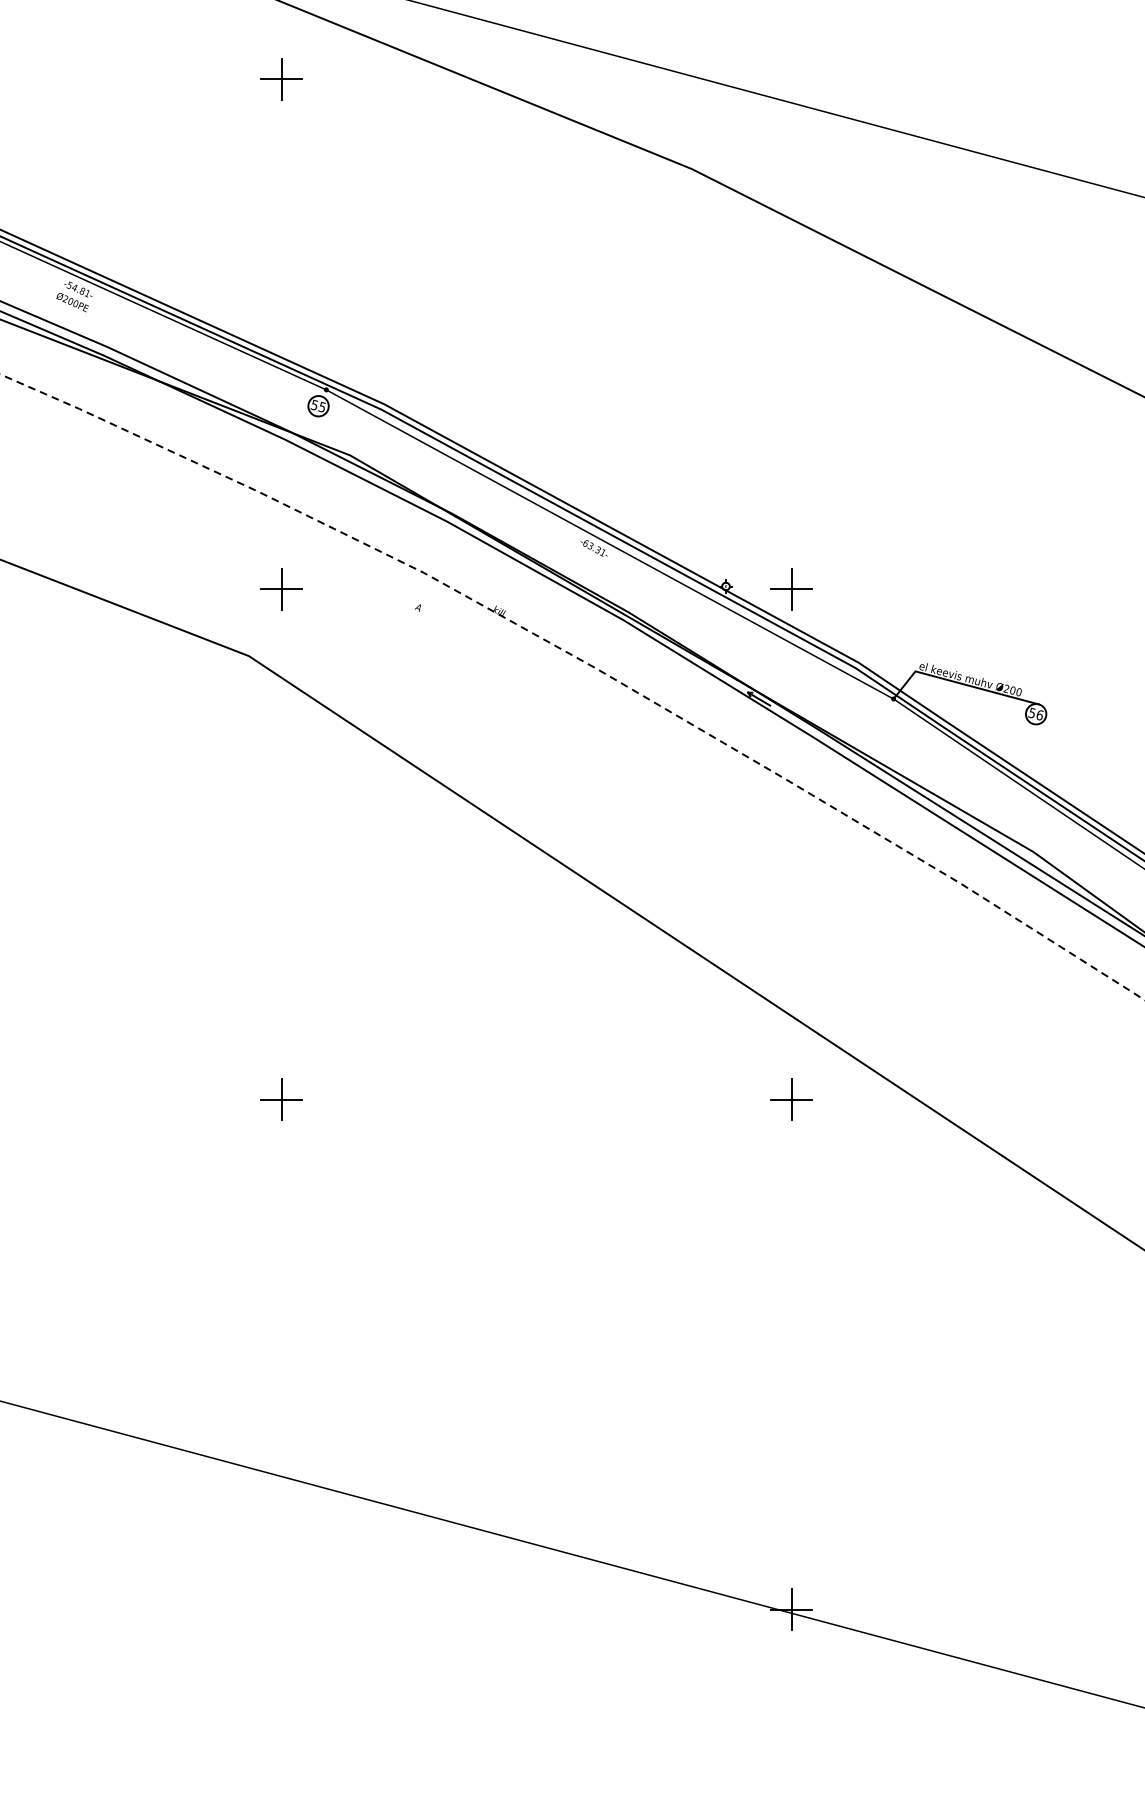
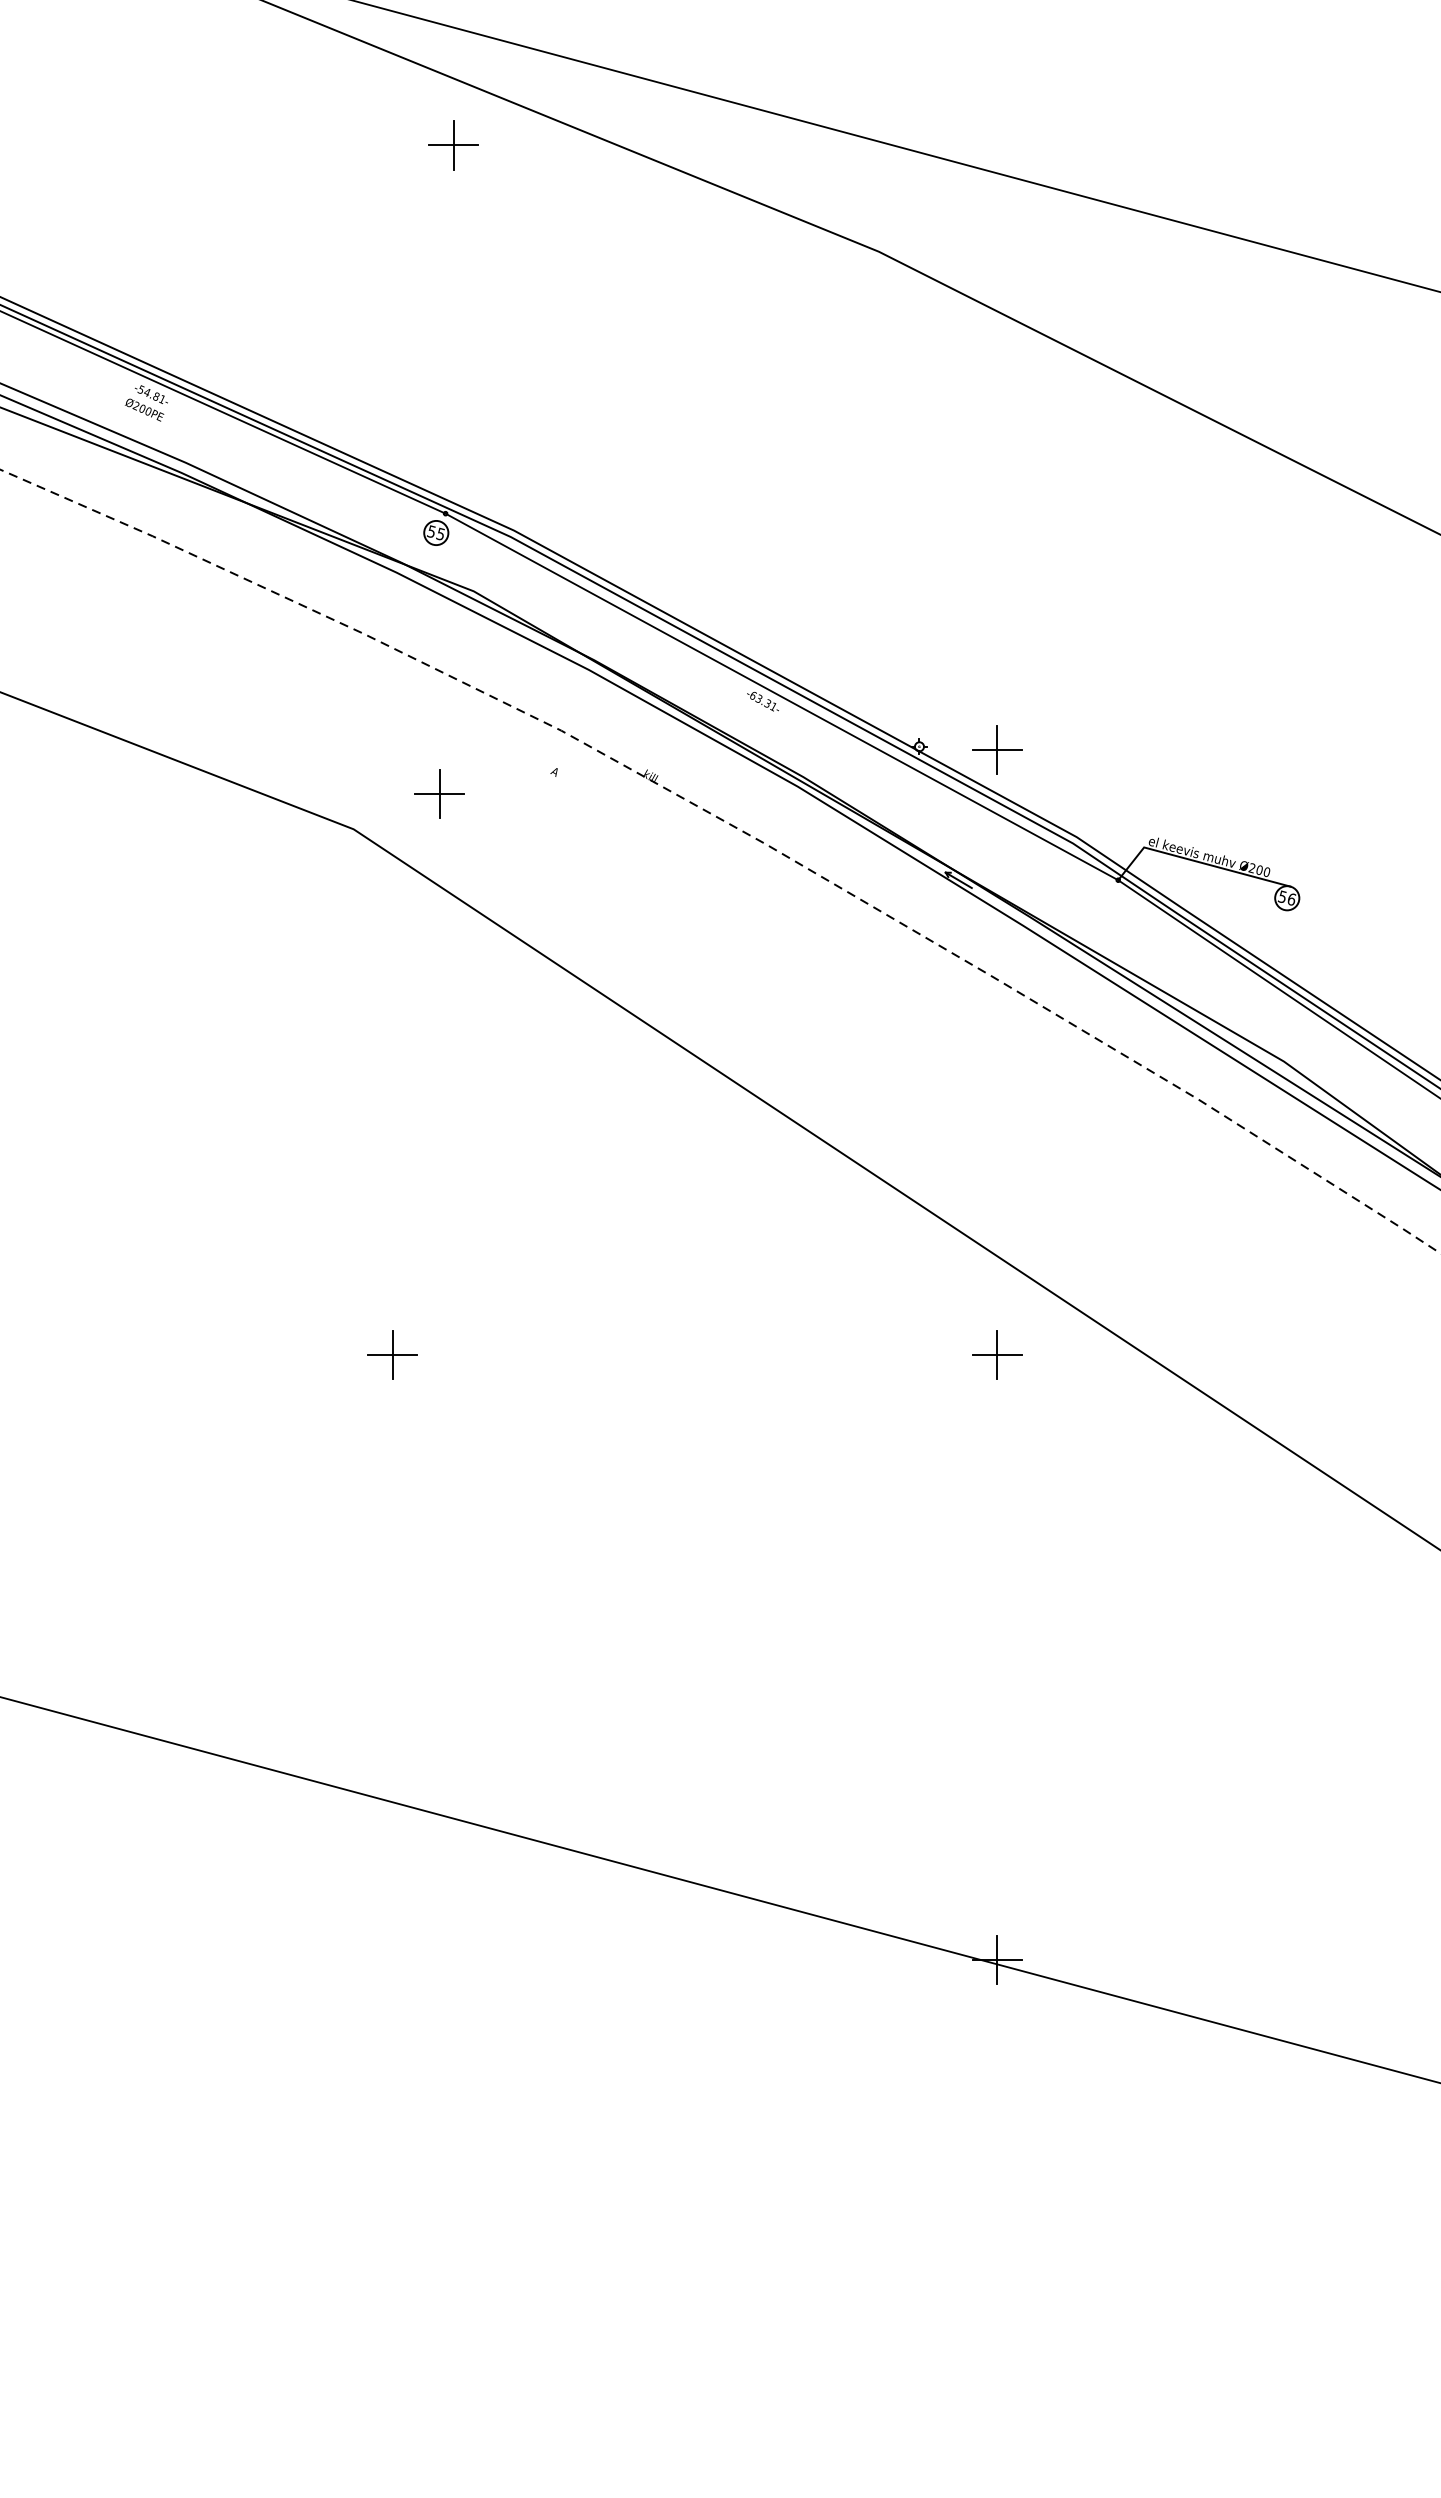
part: (281, 79) -> (453, 145), moved
part: (281, 588) -> (439, 793), moved

